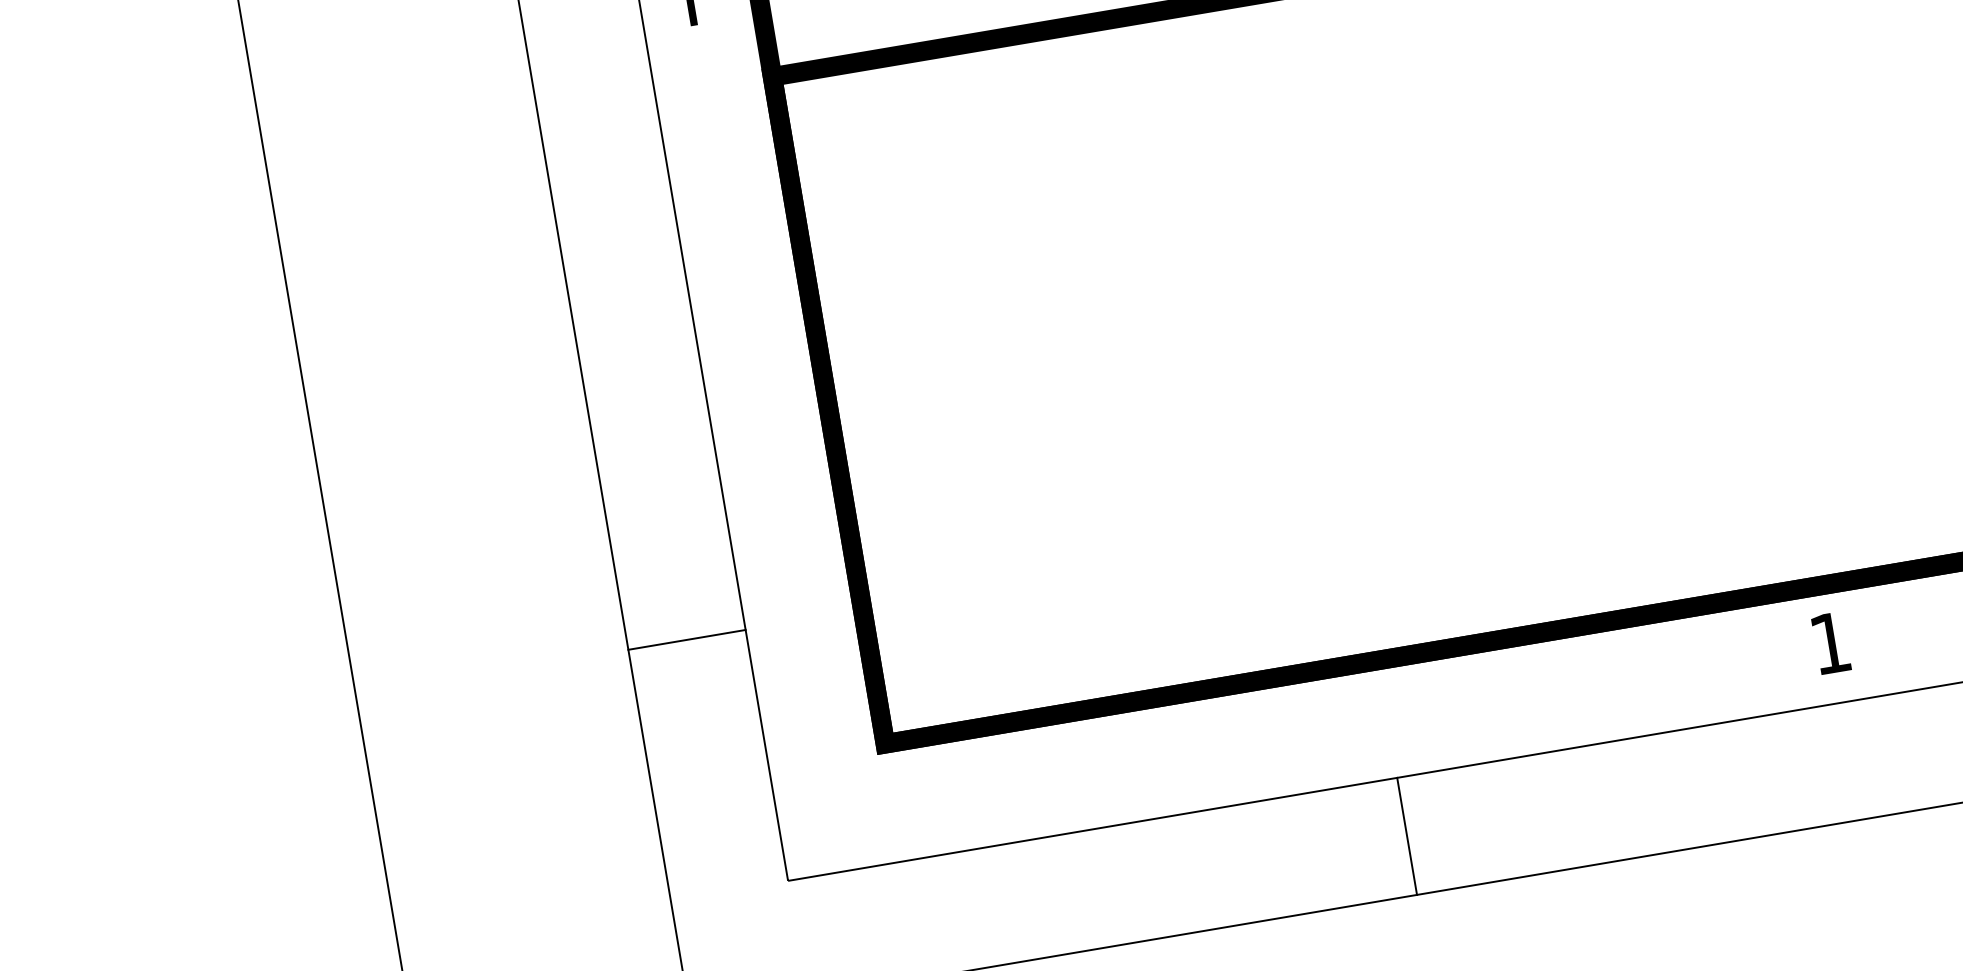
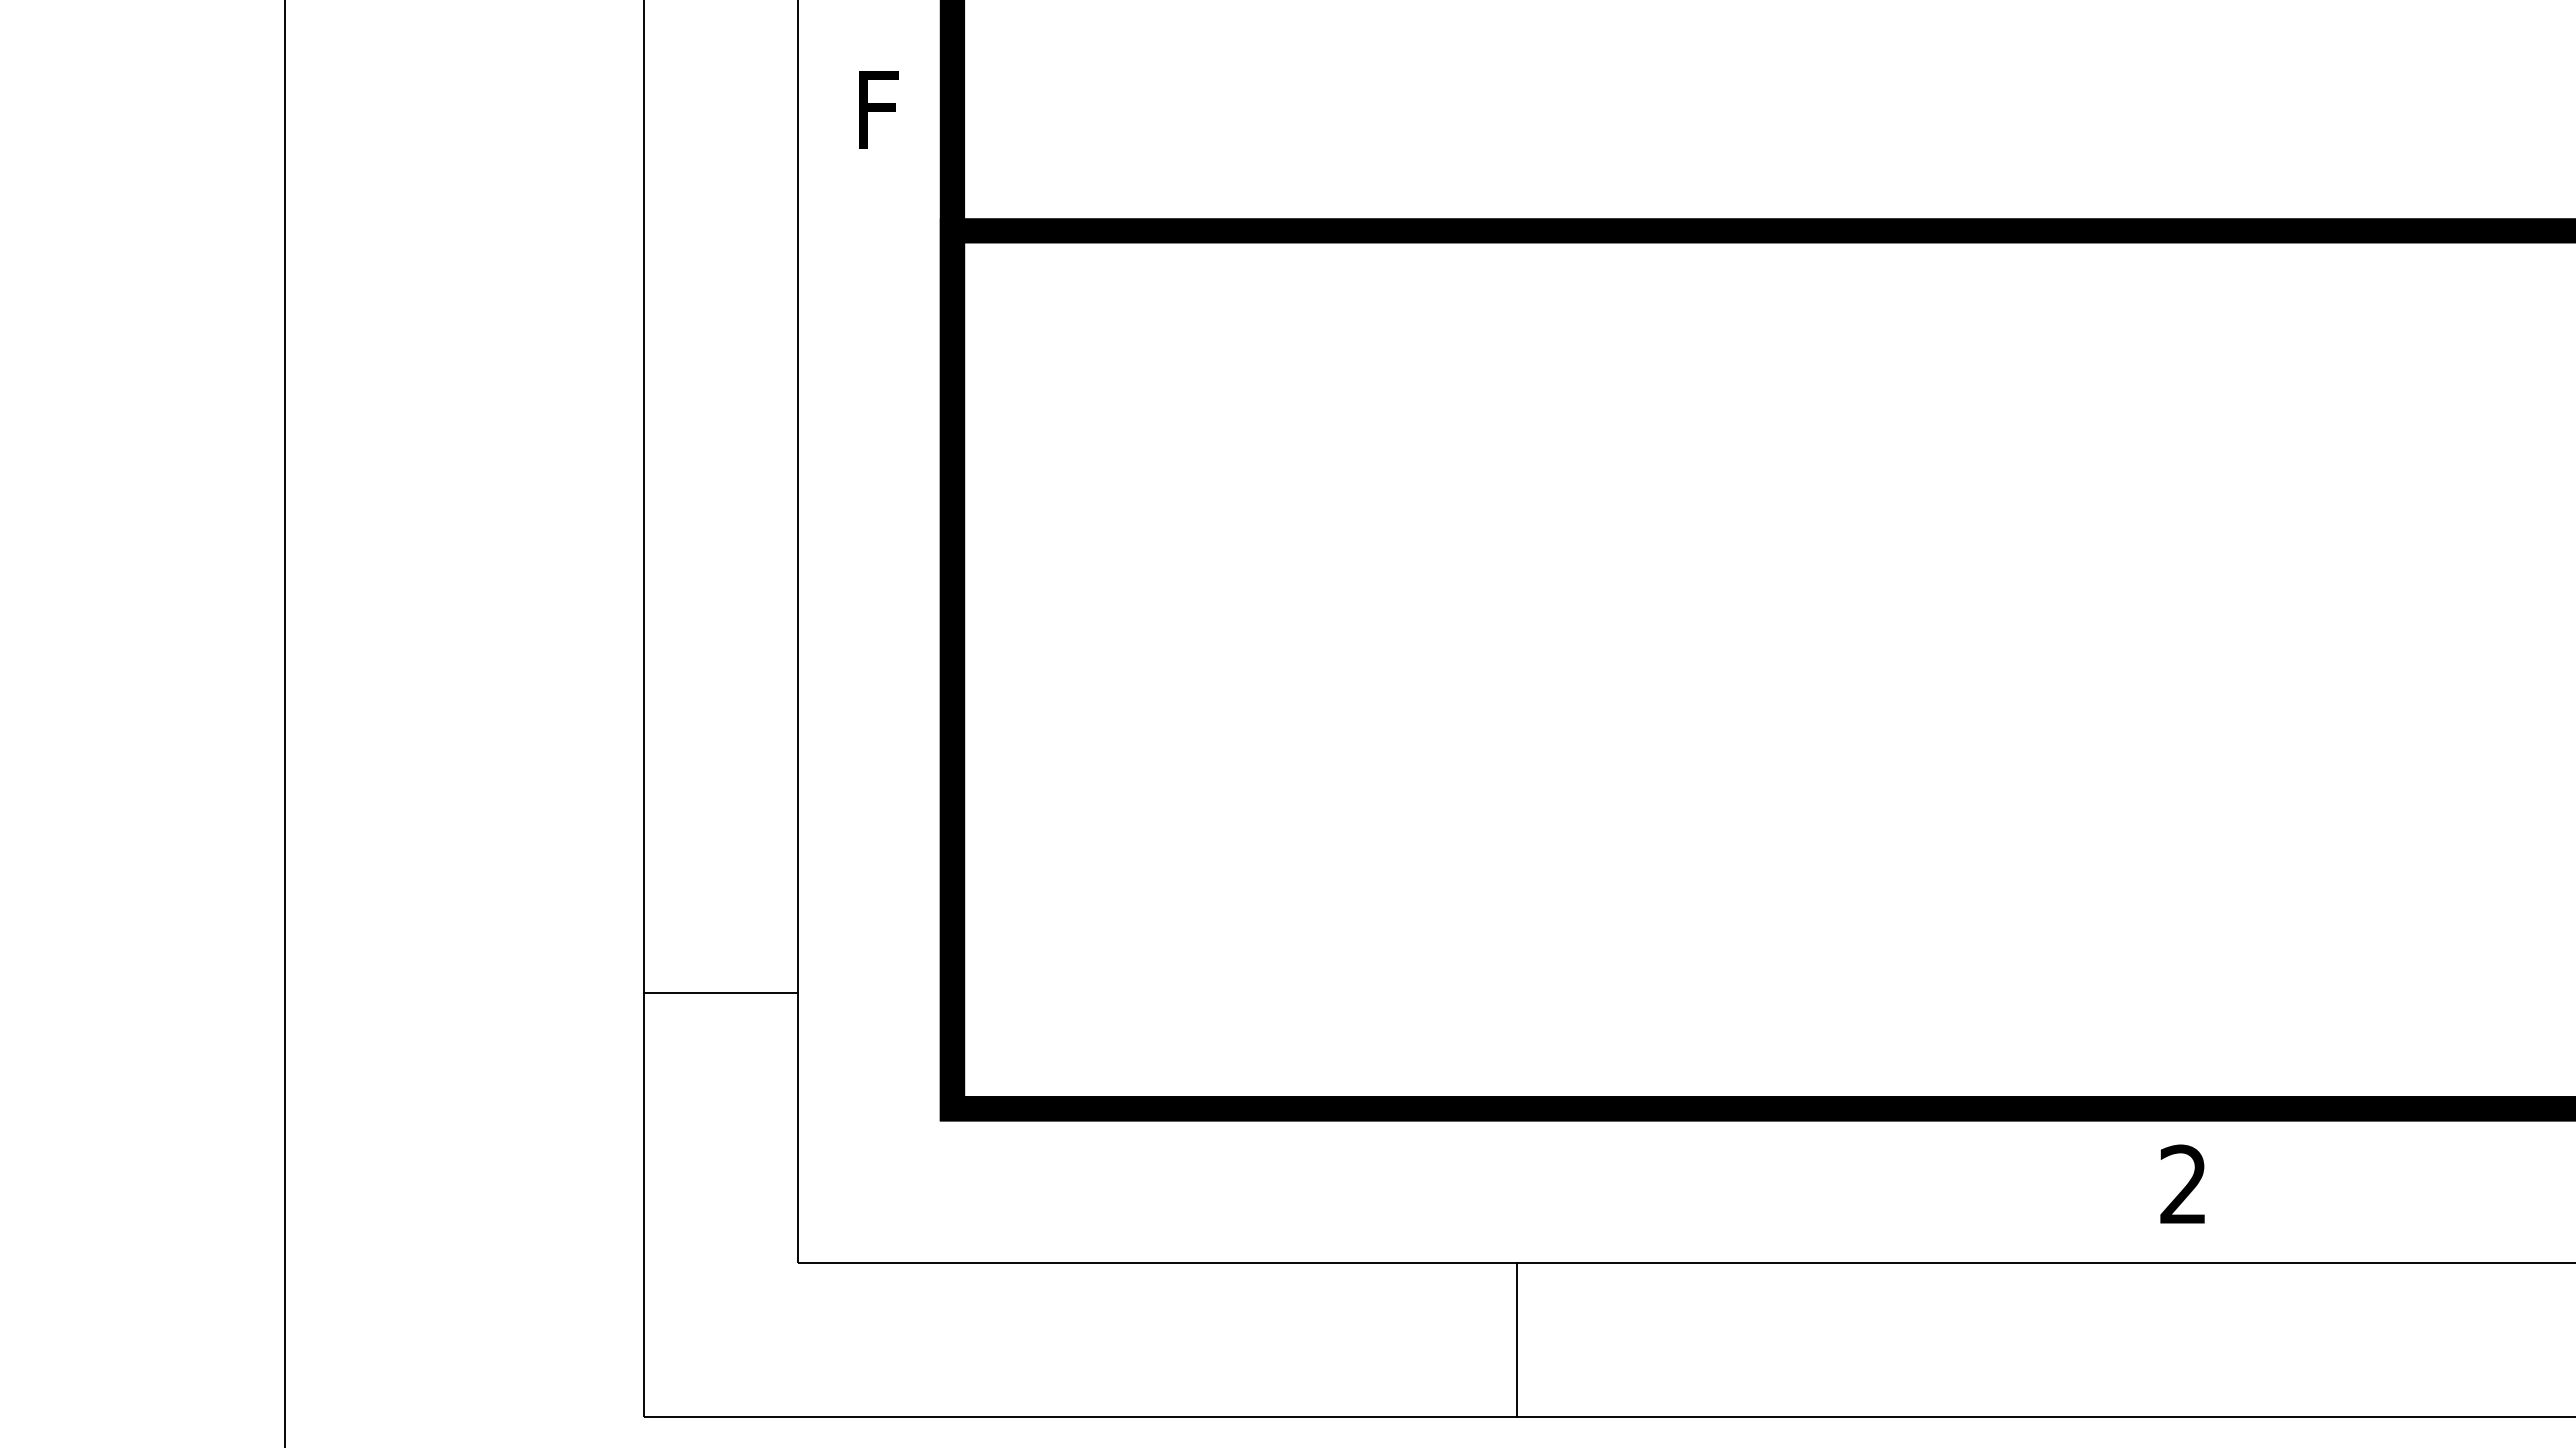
line: (687, 639) -> (721, 992), moved
text: (1829, 642) -> (2182, 1183), 1 -> 2
line: (1407, 836) -> (1517, 1340), moved

